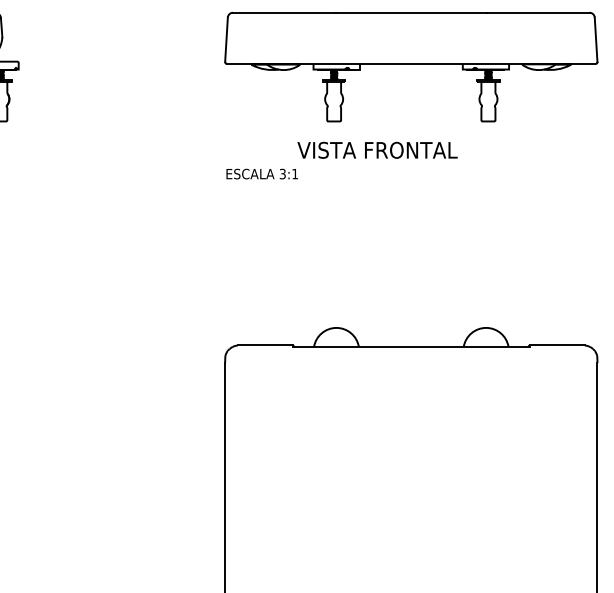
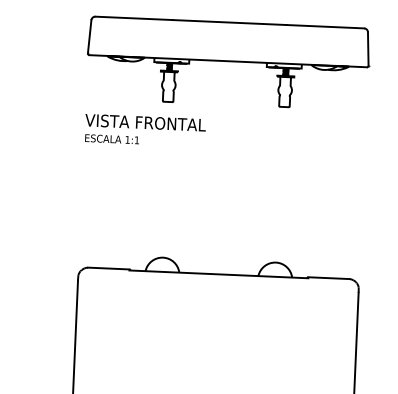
text: (377, 149) -> (145, 122), moved
text: (282, 173) -> (127, 139), 3:1 -> 1:1

